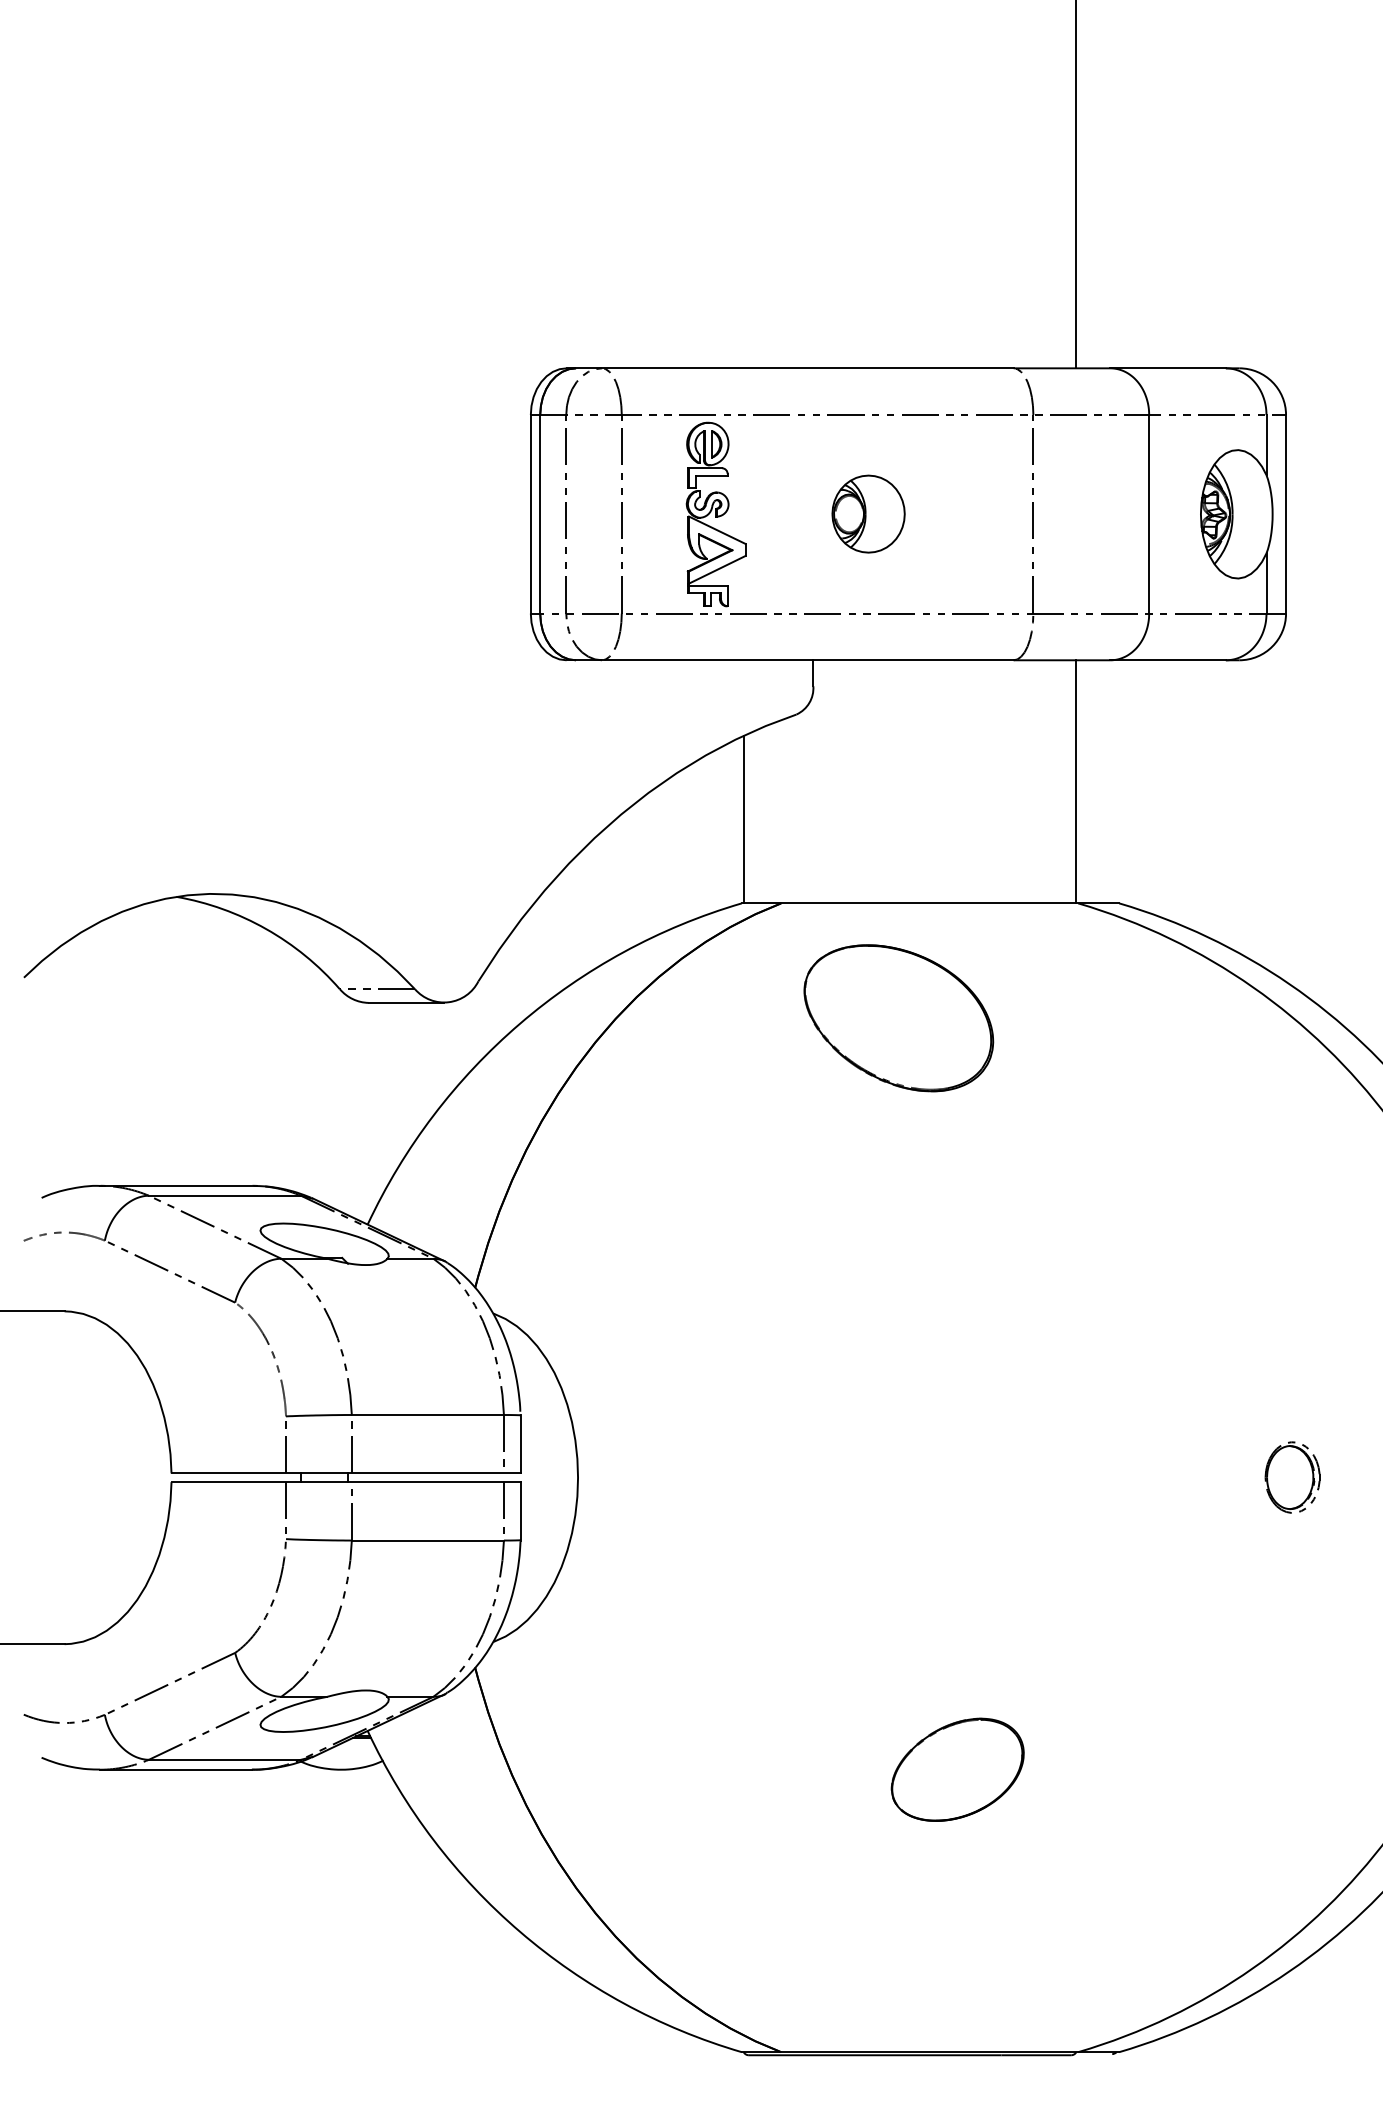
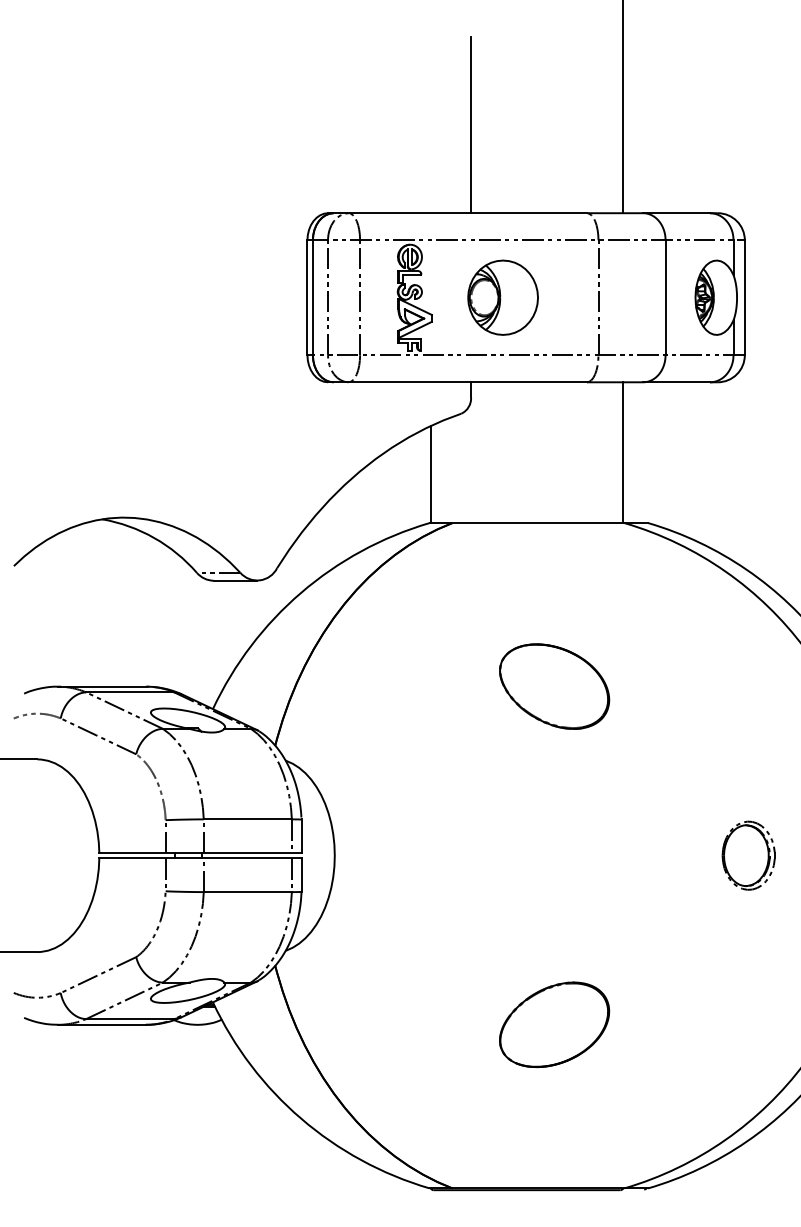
line: (814, 215) -> (471, 124), added
part: (867, 513) -> (502, 297), size x1.67
part: (898, 1018) -> (554, 686), moved
part: (1292, 1477) -> (748, 855), size x1.67
part: (957, 1769) -> (554, 1024), size x1.43

